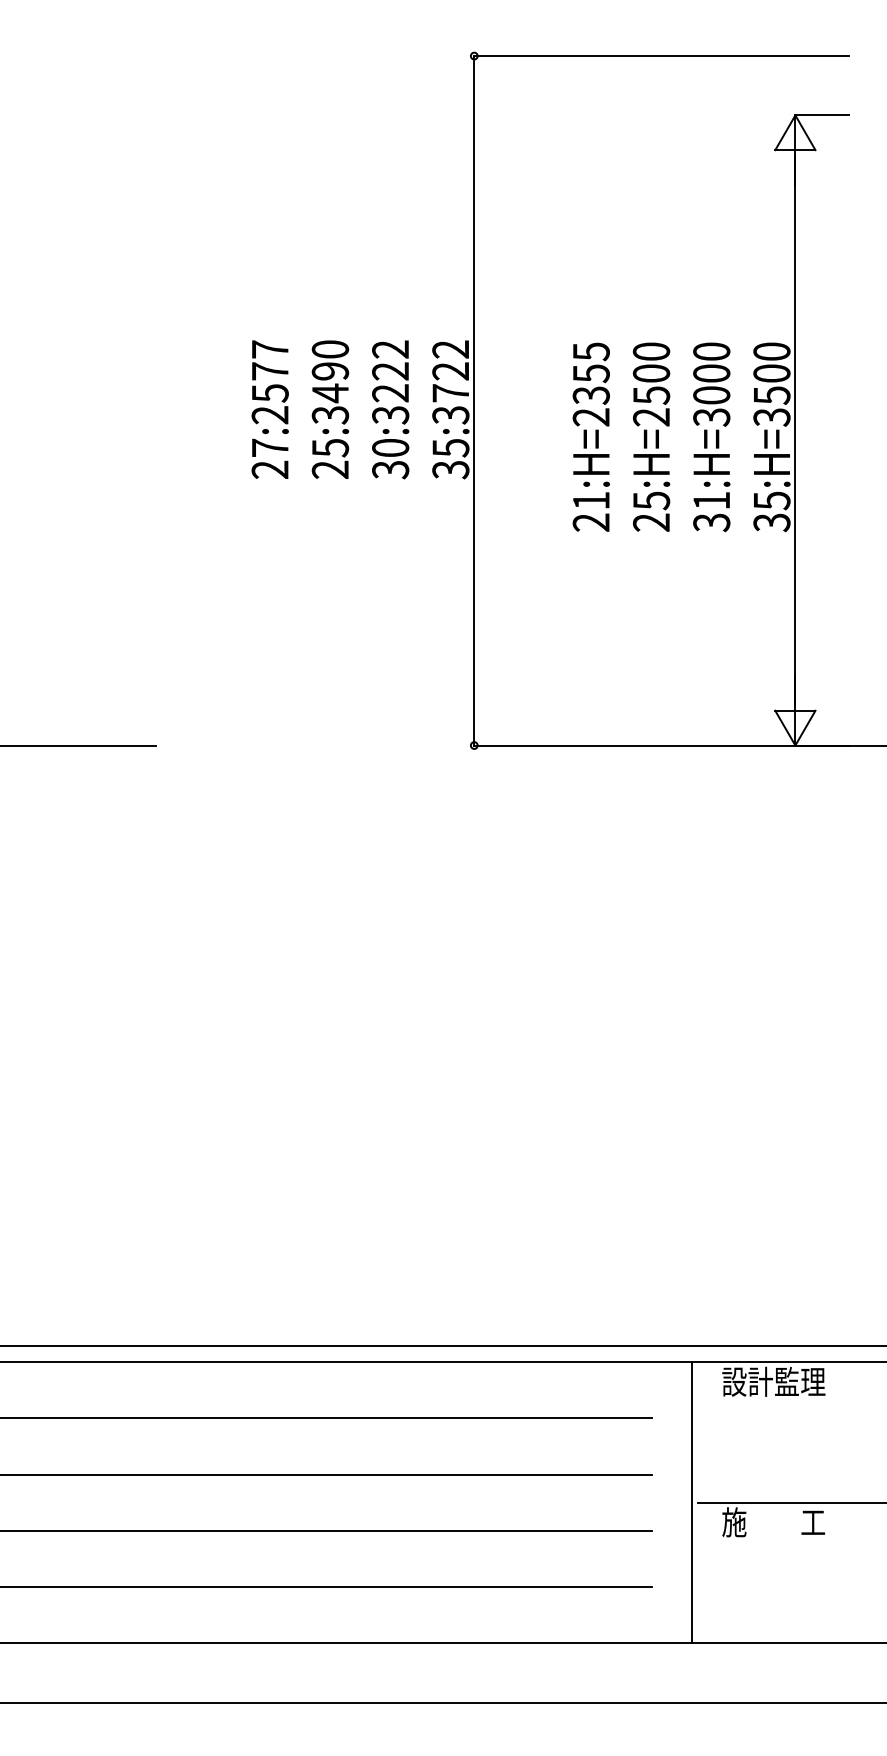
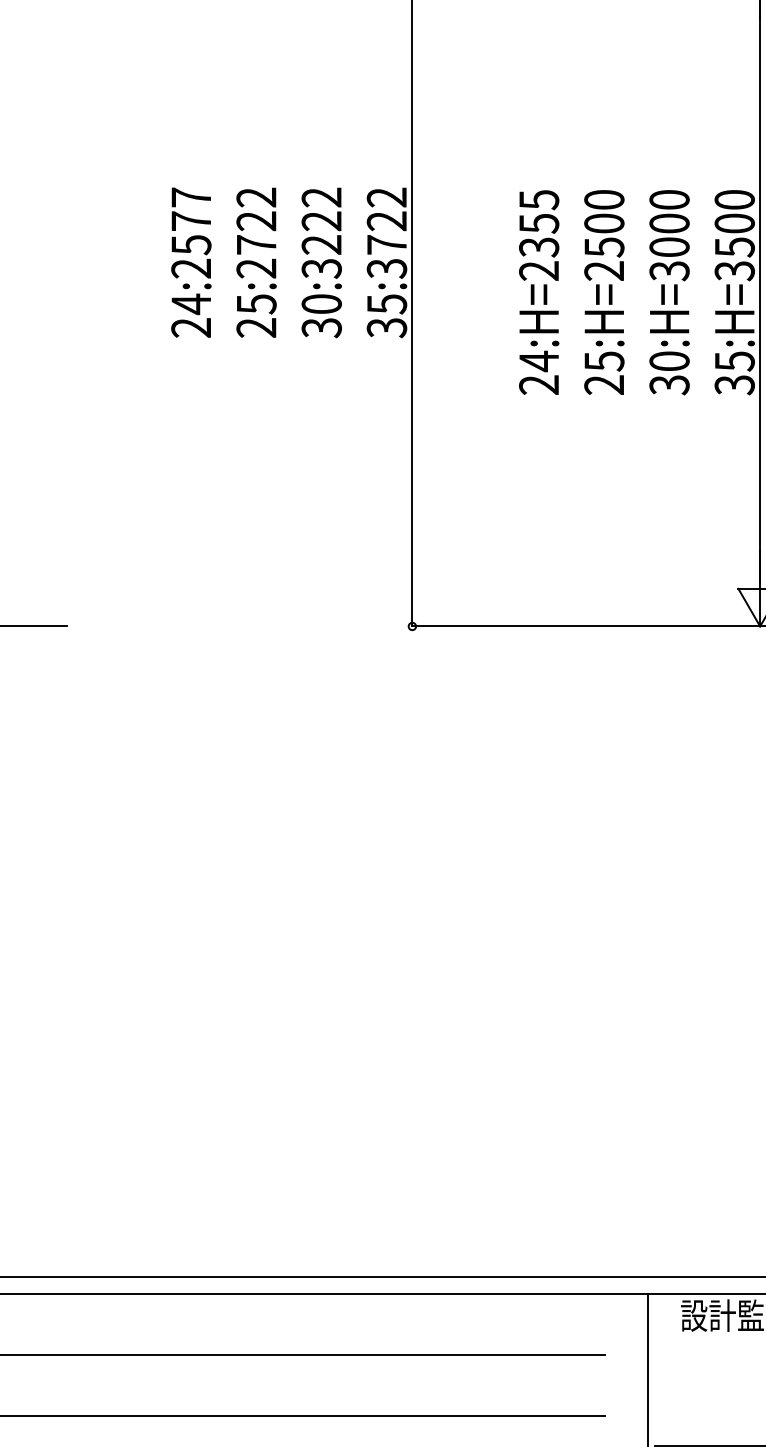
text: (330, 382) -> (256, 233), 25:3490 -> 25:2722
text: (270, 448) -> (191, 304), 27:2577 -> 24:2577
text: (591, 500) -> (539, 361), 21:H=2355 -> 24:H=2355
text: (711, 500) -> (669, 361), 31:H=3000 -> 30:H=3000

